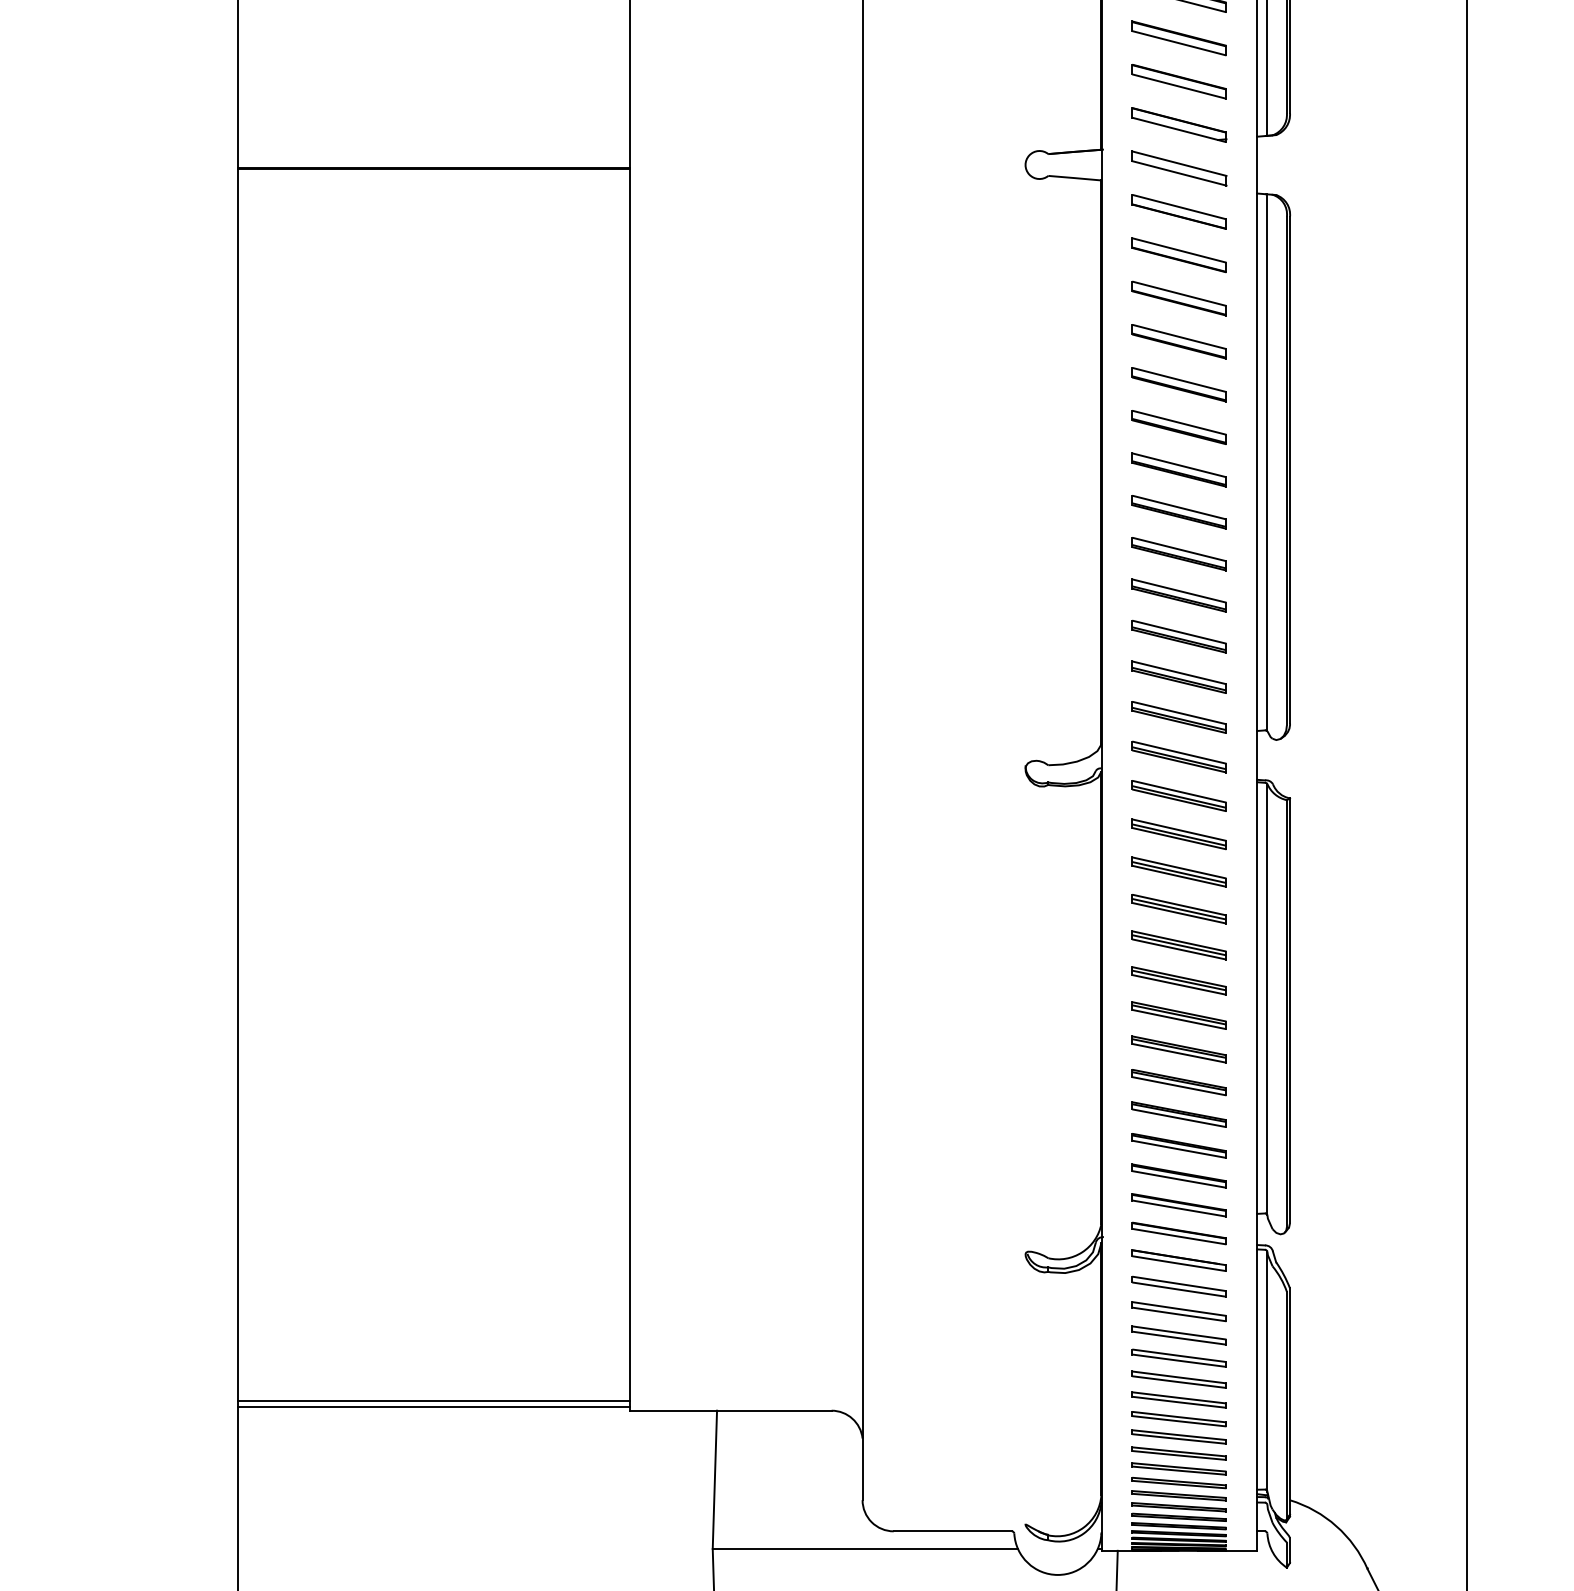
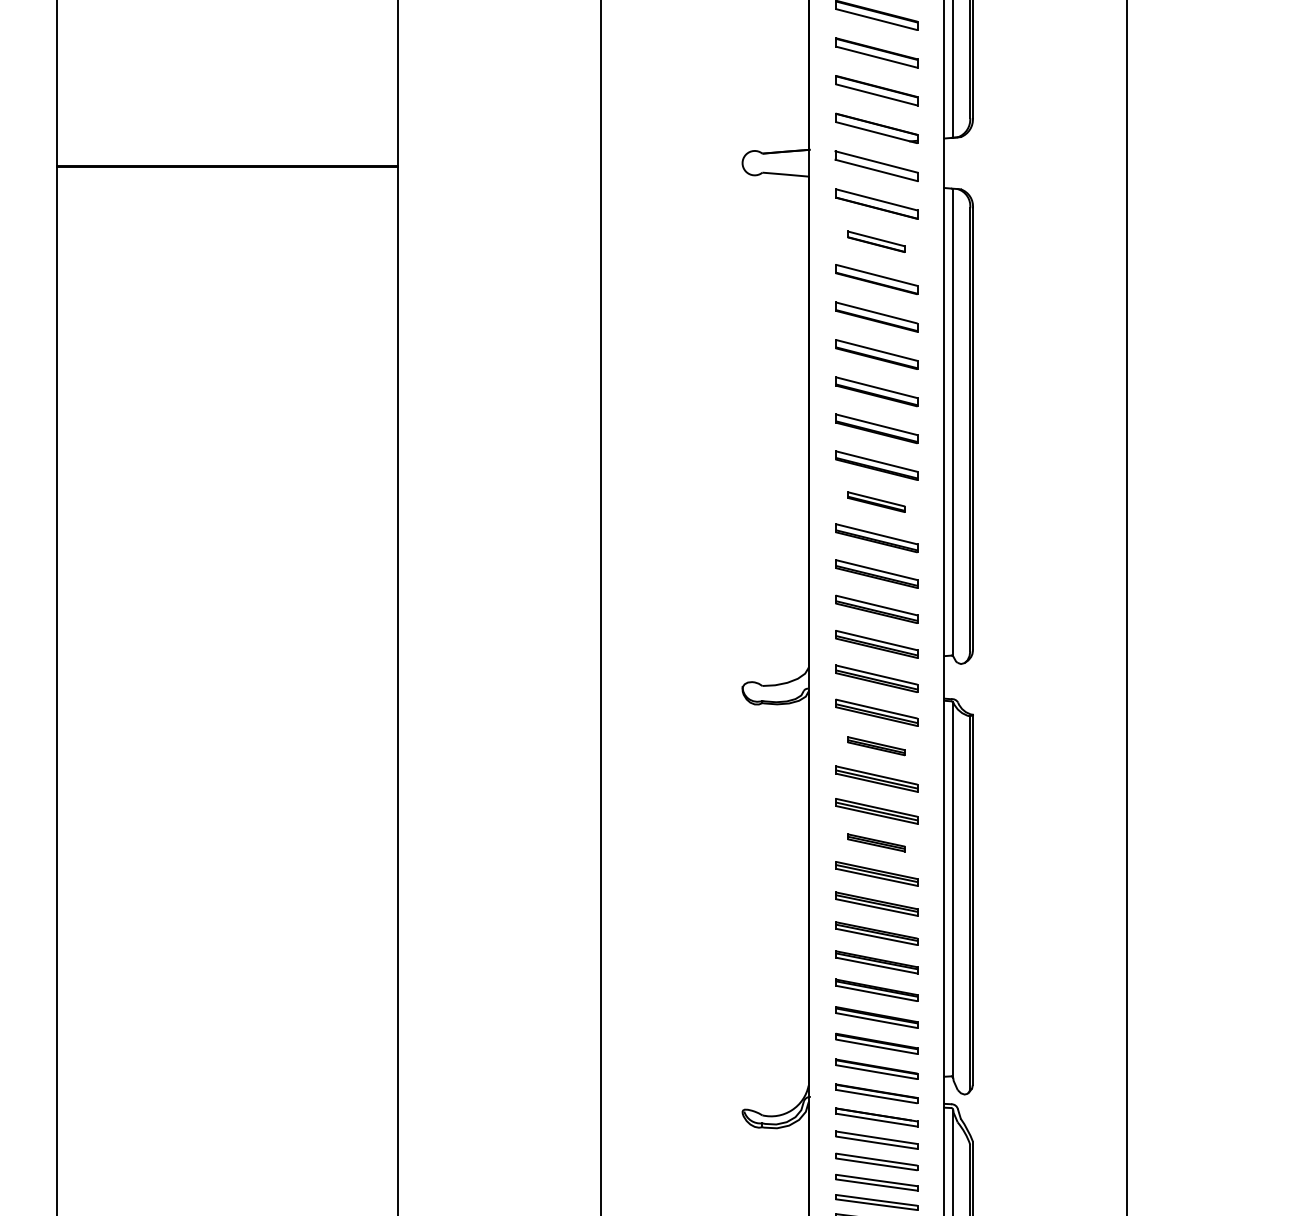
part: (1178, 255) -> (875, 241), size x0.7
part: (1178, 554) -> (875, 502), size x0.7
part: (1178, 834) -> (875, 746), size x0.7
part: (1178, 945) -> (875, 842), size x0.7

